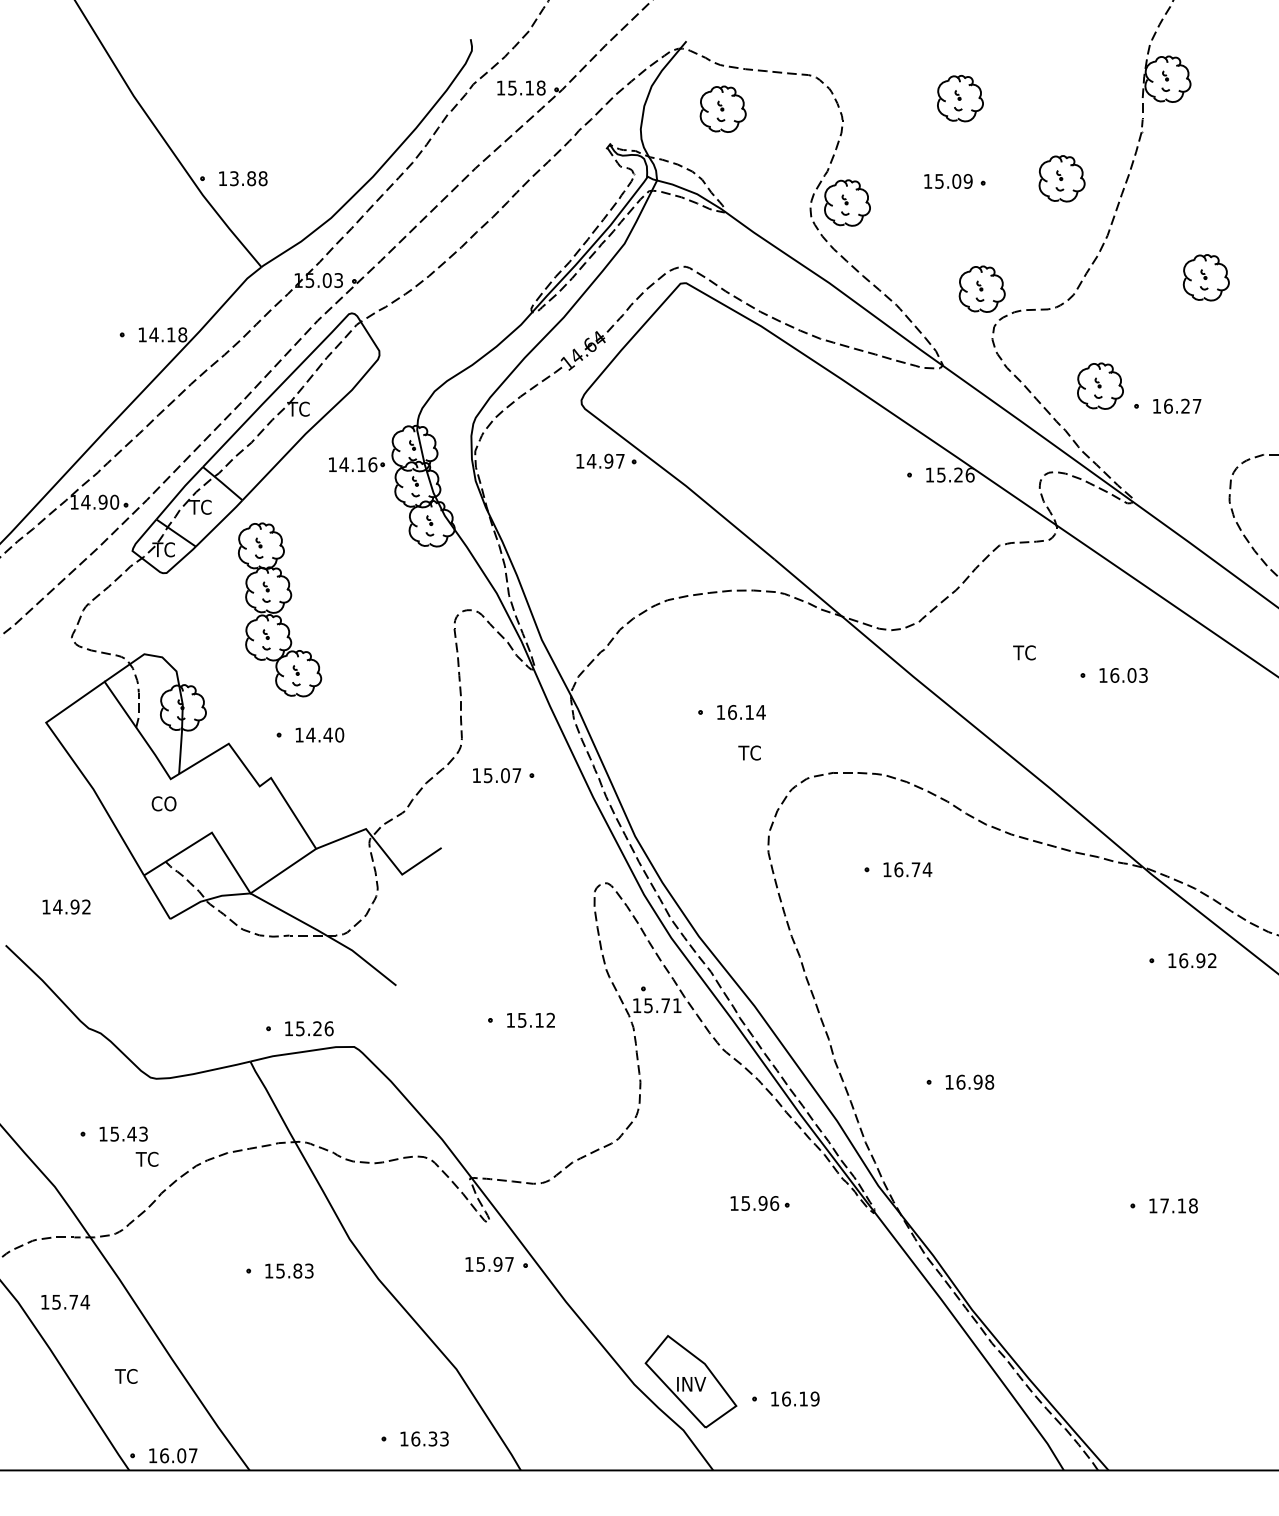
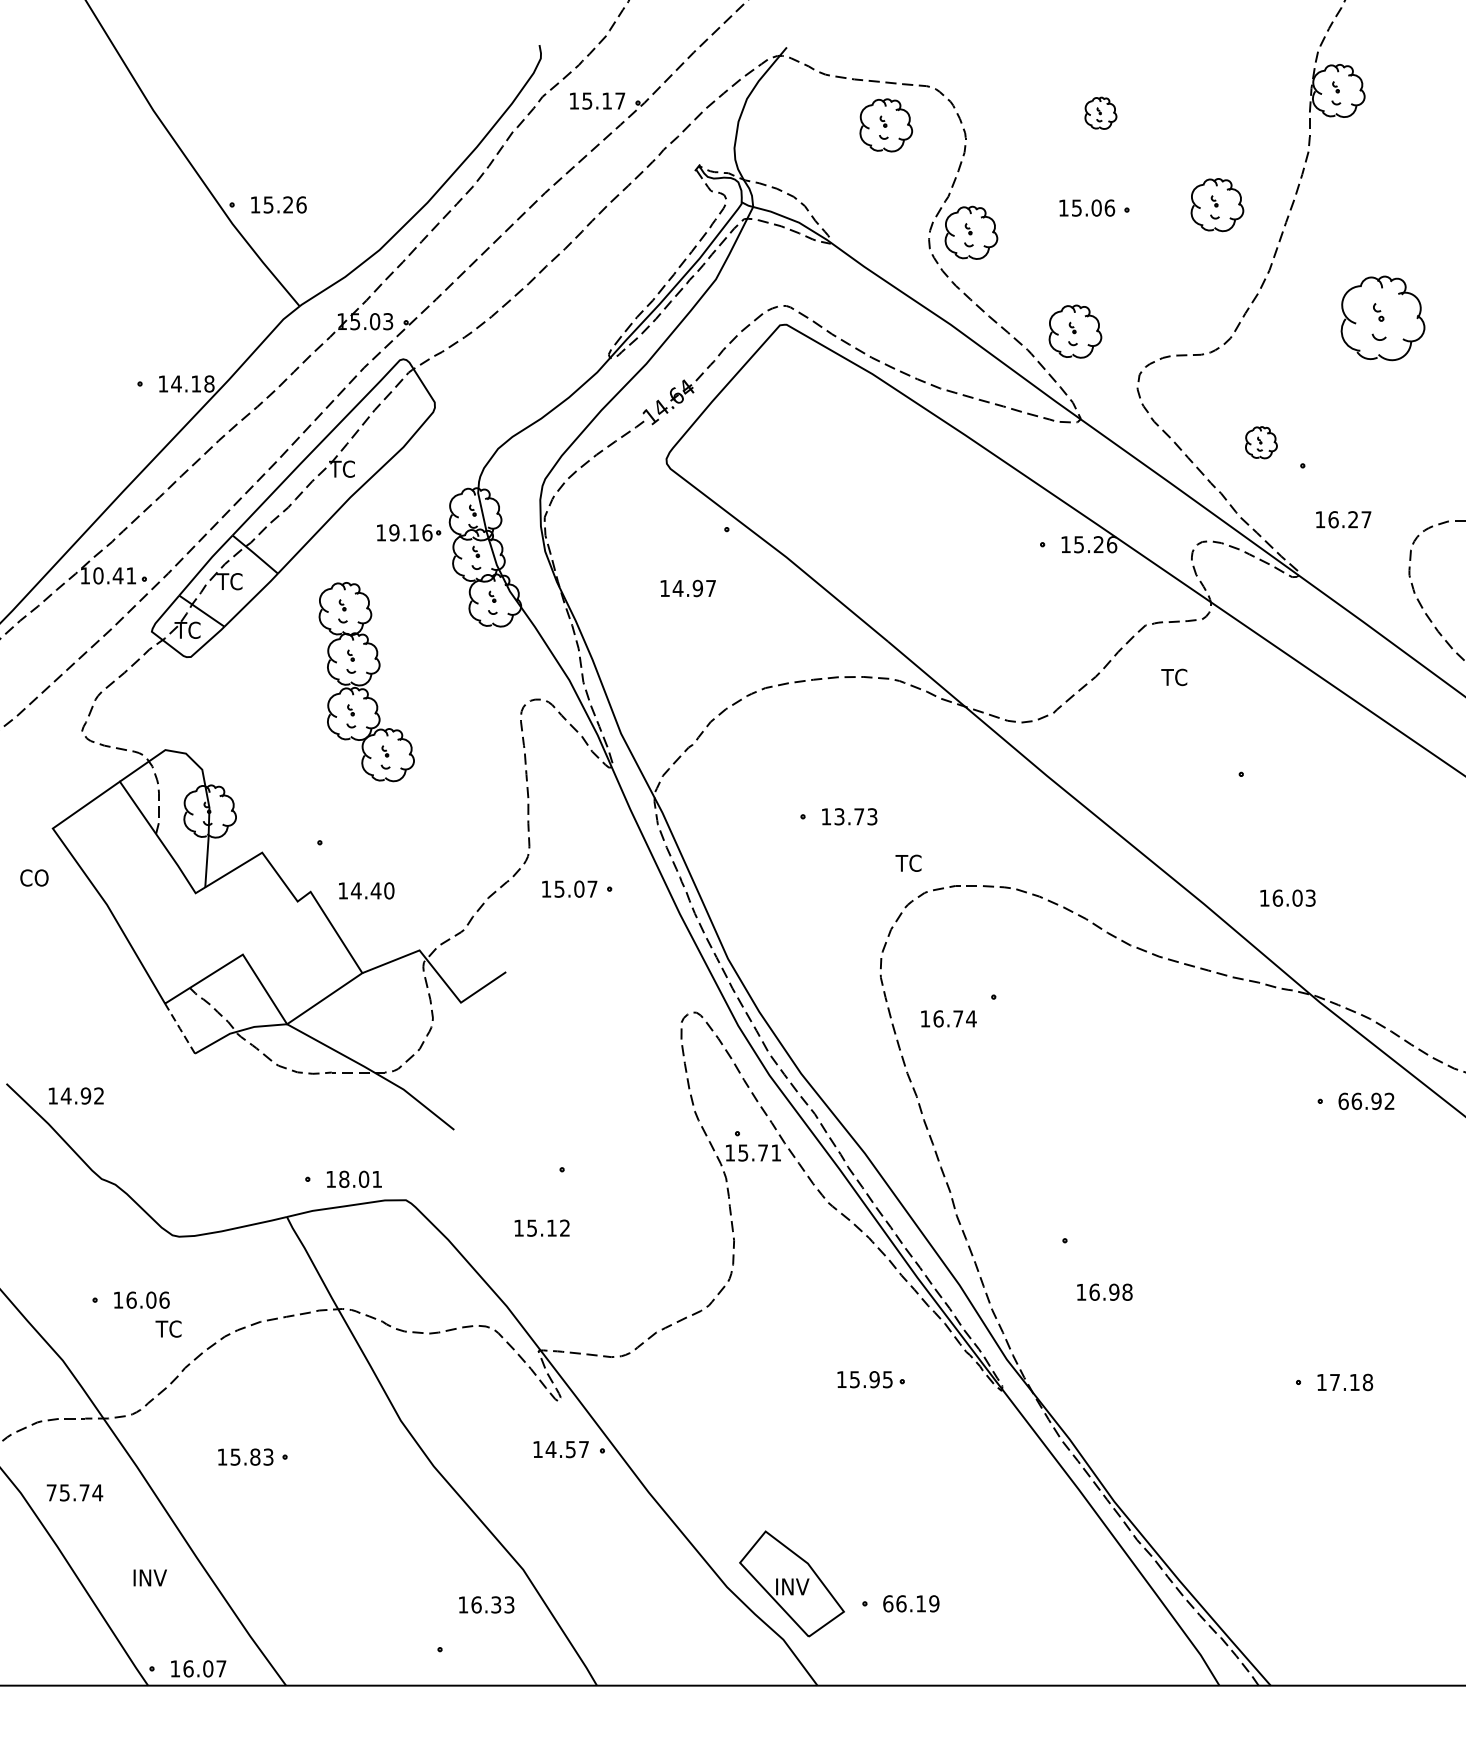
text: (540, 87) -> (619, 100), 15.18 -> 15.17
part: (960, 98) -> (1100, 113), size x0.6
part: (722, 108) -> (885, 124), moved
text: (248, 178) -> (284, 204), 13.88 -> 15.26
text: (967, 180) -> (1108, 207), 15.09 -> 15.06
part: (1205, 277) -> (1381, 318), size x1.6
part: (981, 288) -> (1074, 330), moved
part: (1100, 385) -> (1261, 442), size x0.6
text: (1177, 405) -> (1343, 518), moved
text: (600, 460) -> (688, 587), moved
text: (343, 464) -> (393, 532), 14.16 -> 19.16
text: (100, 501) -> (115, 574), 14.90 -> 10.41
part: (280, 609) -> (367, 681), moved
text: (1024, 652) -> (1174, 676), moved
text: (1123, 675) -> (1287, 898), moved
text: (746, 712) -> (855, 816), 16.14 -> 13.73
text: (319, 734) -> (366, 890), moved
text: (749, 752) -> (908, 862), moved
text: (163, 803) -> (33, 877), moved
text: (907, 869) -> (948, 1018), moved
line: (157, 897) -> (180, 1028), solid -> dashed
text: (66, 906) -> (76, 1095), moved
text: (1171, 960) -> (1342, 1101), 16.92 -> 66.92
text: (530, 1019) -> (541, 1227), moved
text: (314, 1028) -> (360, 1179), 15.26 -> 18.01
text: (969, 1081) -> (1104, 1291), moved
text: (129, 1133) -> (148, 1299), 15.43 -> 16.06
text: (774, 1203) -> (887, 1379), 15.96 -> 15.95
text: (489, 1264) -> (561, 1449), 15.97 -> 14.57
text: (289, 1270) -> (245, 1456), moved
text: (45, 1302) -> (52, 1493), 15.74 -> 75.74
text: (129, 1376) -> (148, 1577), TC -> INV
text: (774, 1398) -> (887, 1603), 16.19 -> 66.19
text: (424, 1438) -> (486, 1604), moved

